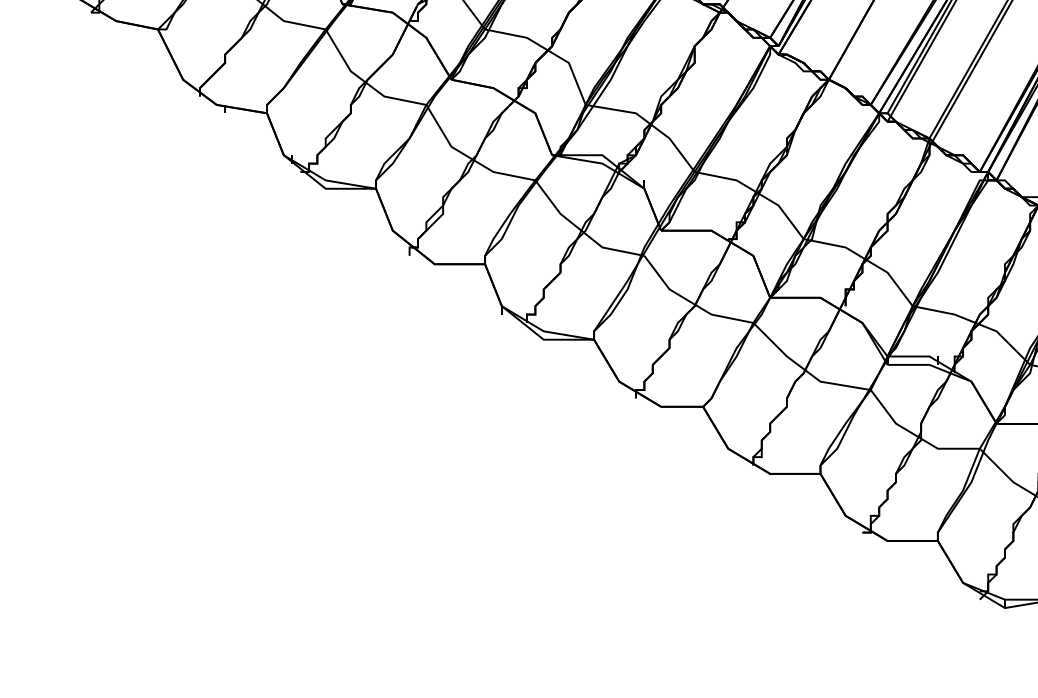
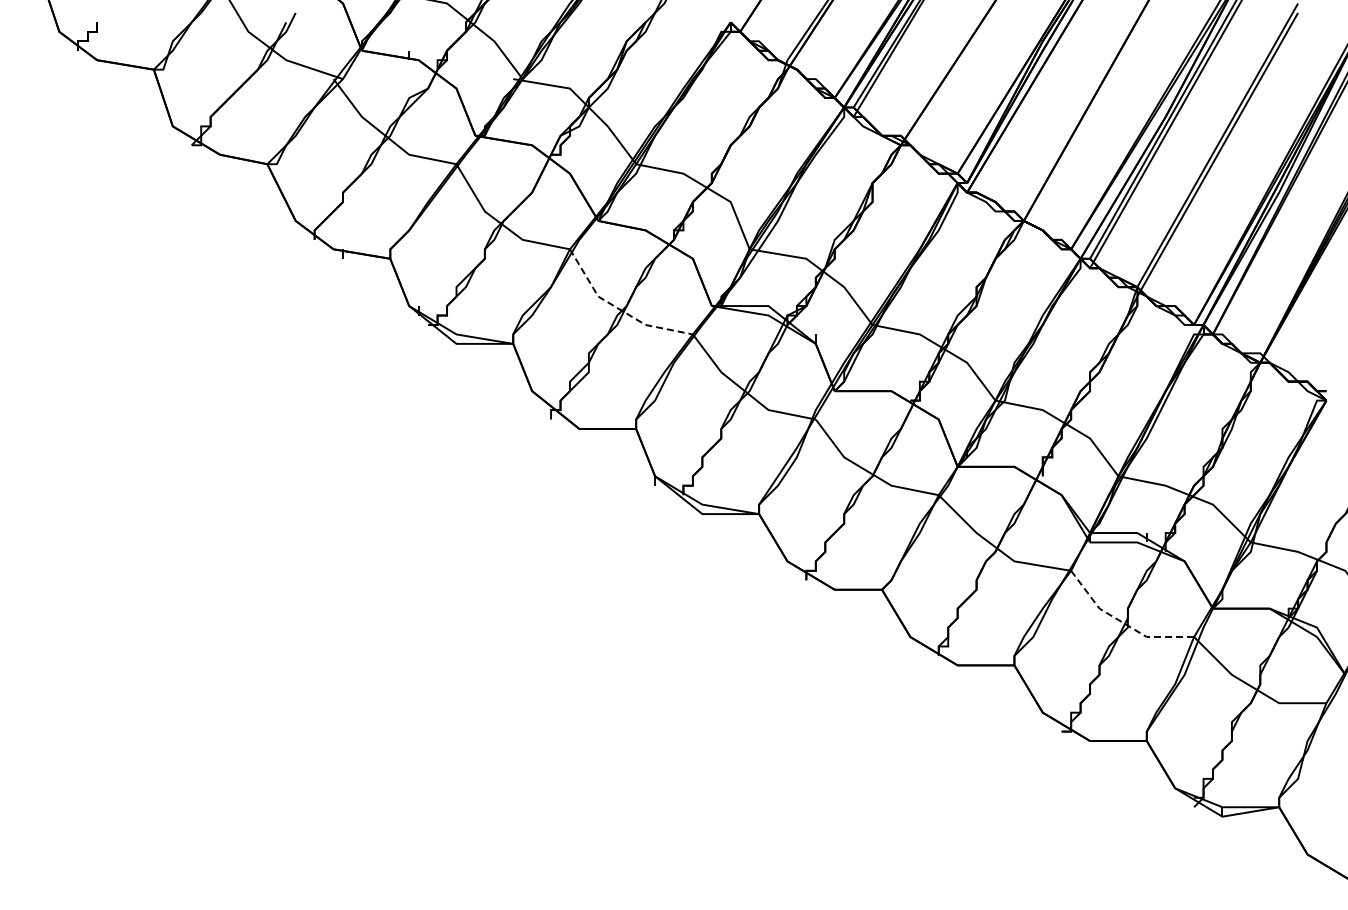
line: (470, 158) -> (619, 309), solid -> dashed
line: (917, 435) -> (1123, 622), solid -> dashed

